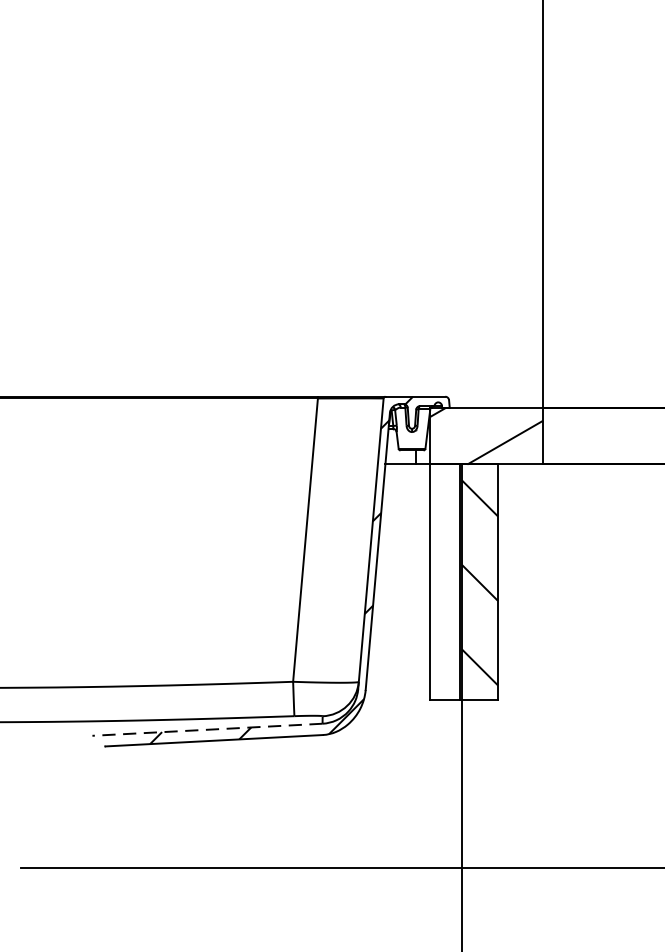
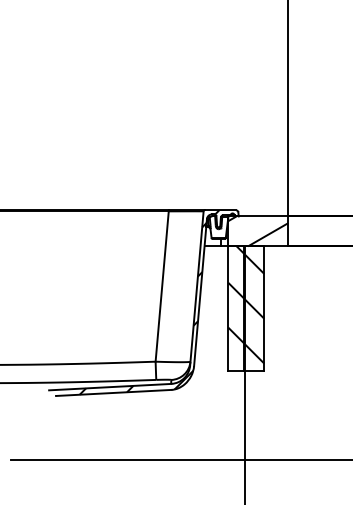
hatch: (445, 555) -> (236, 294), added
line: (206, 730) -> (109, 387), dashed -> solid

